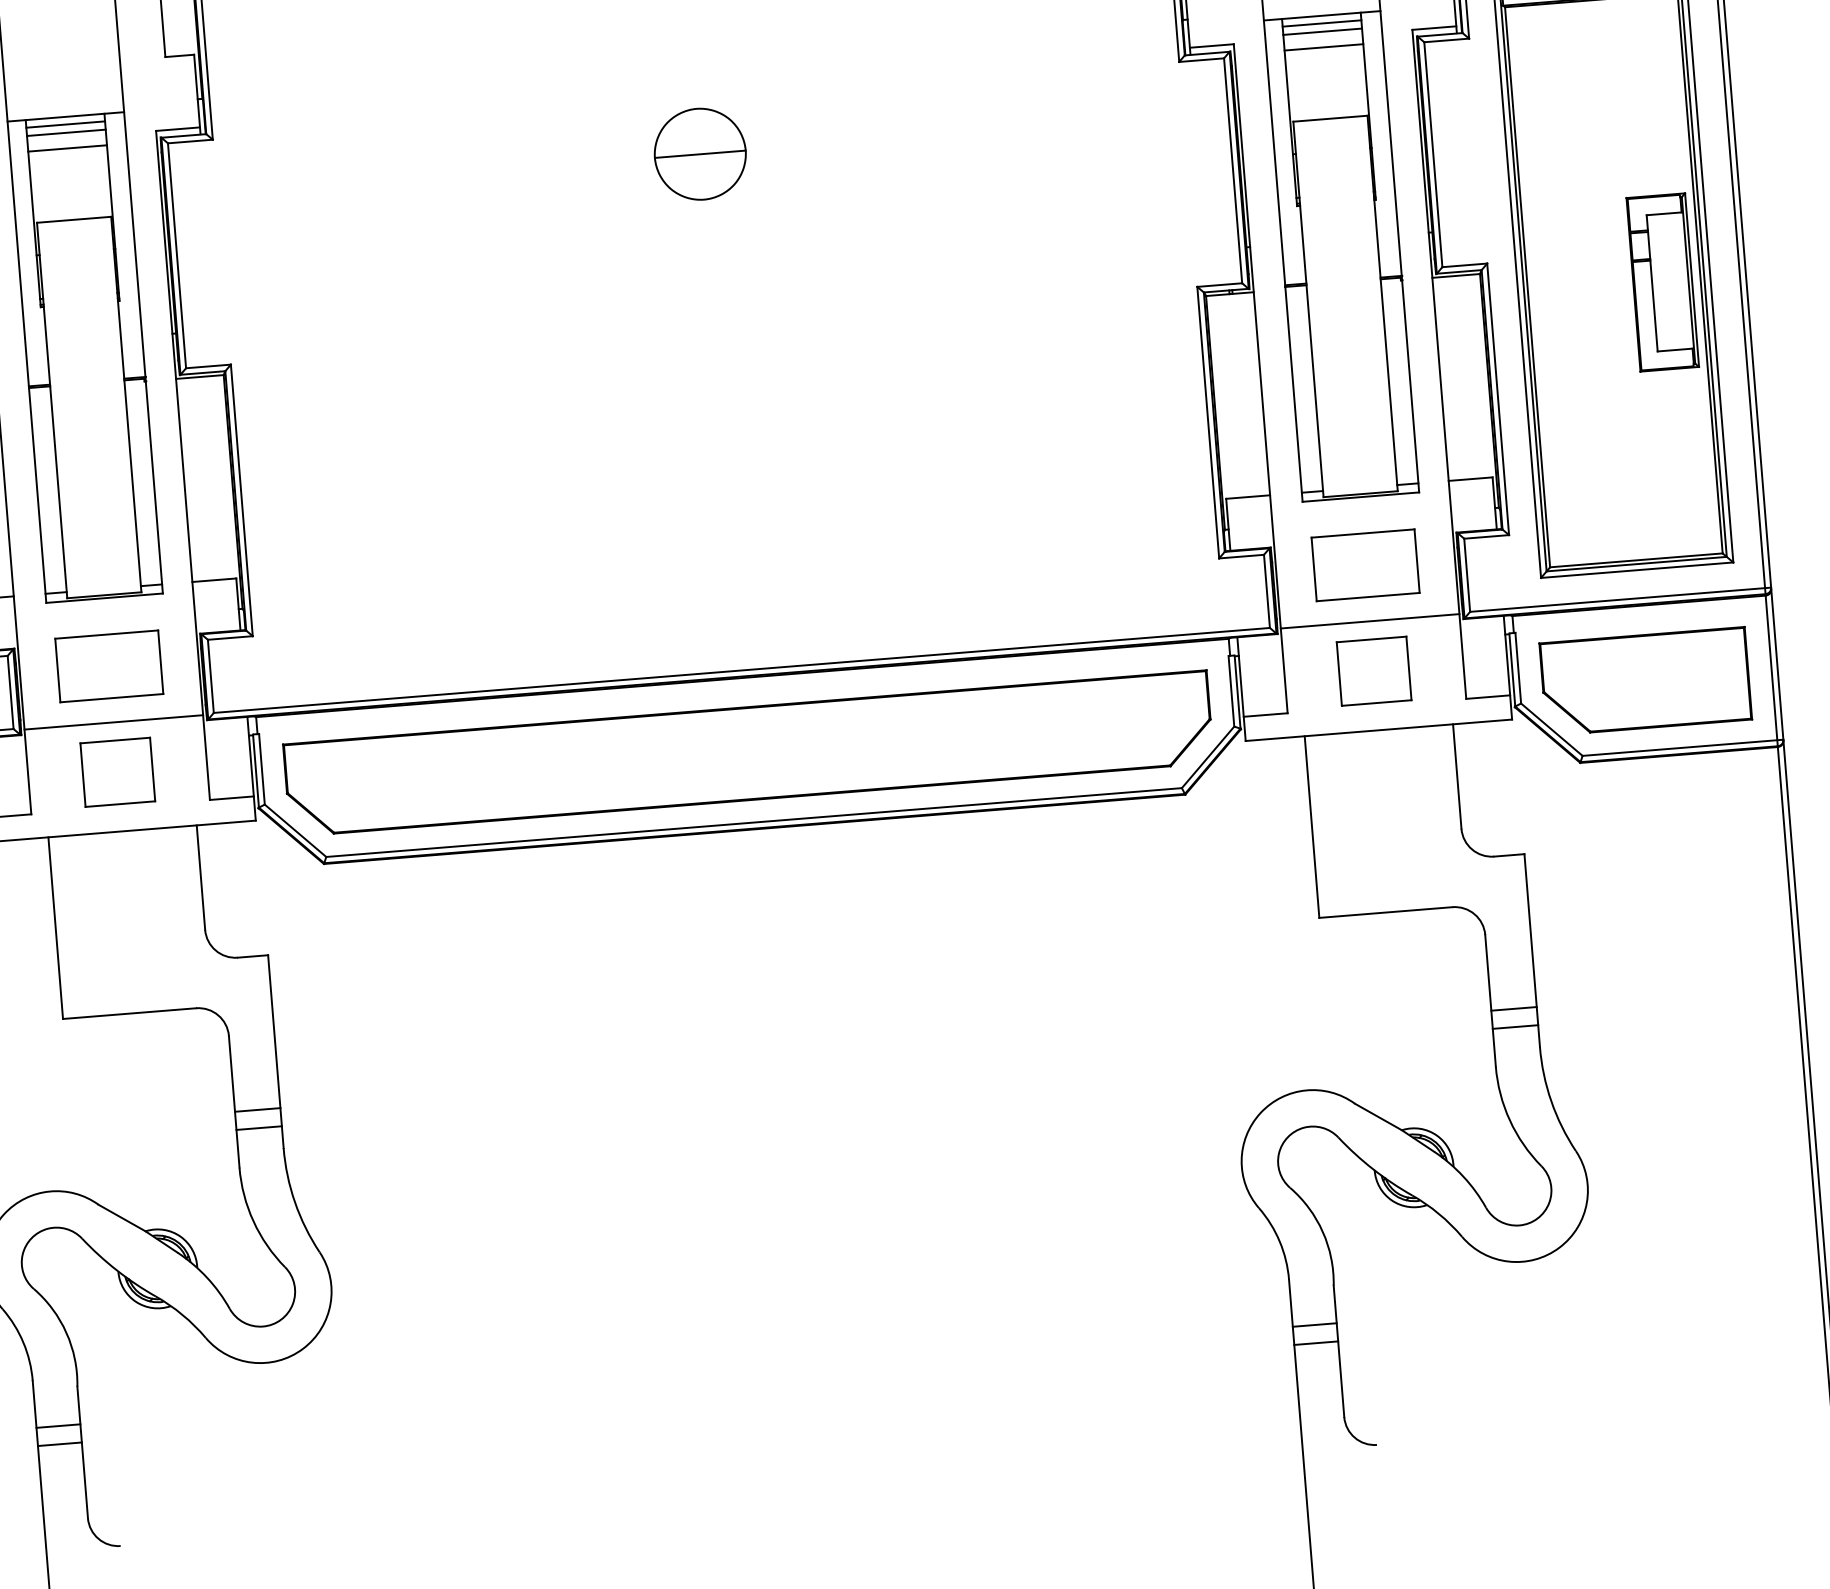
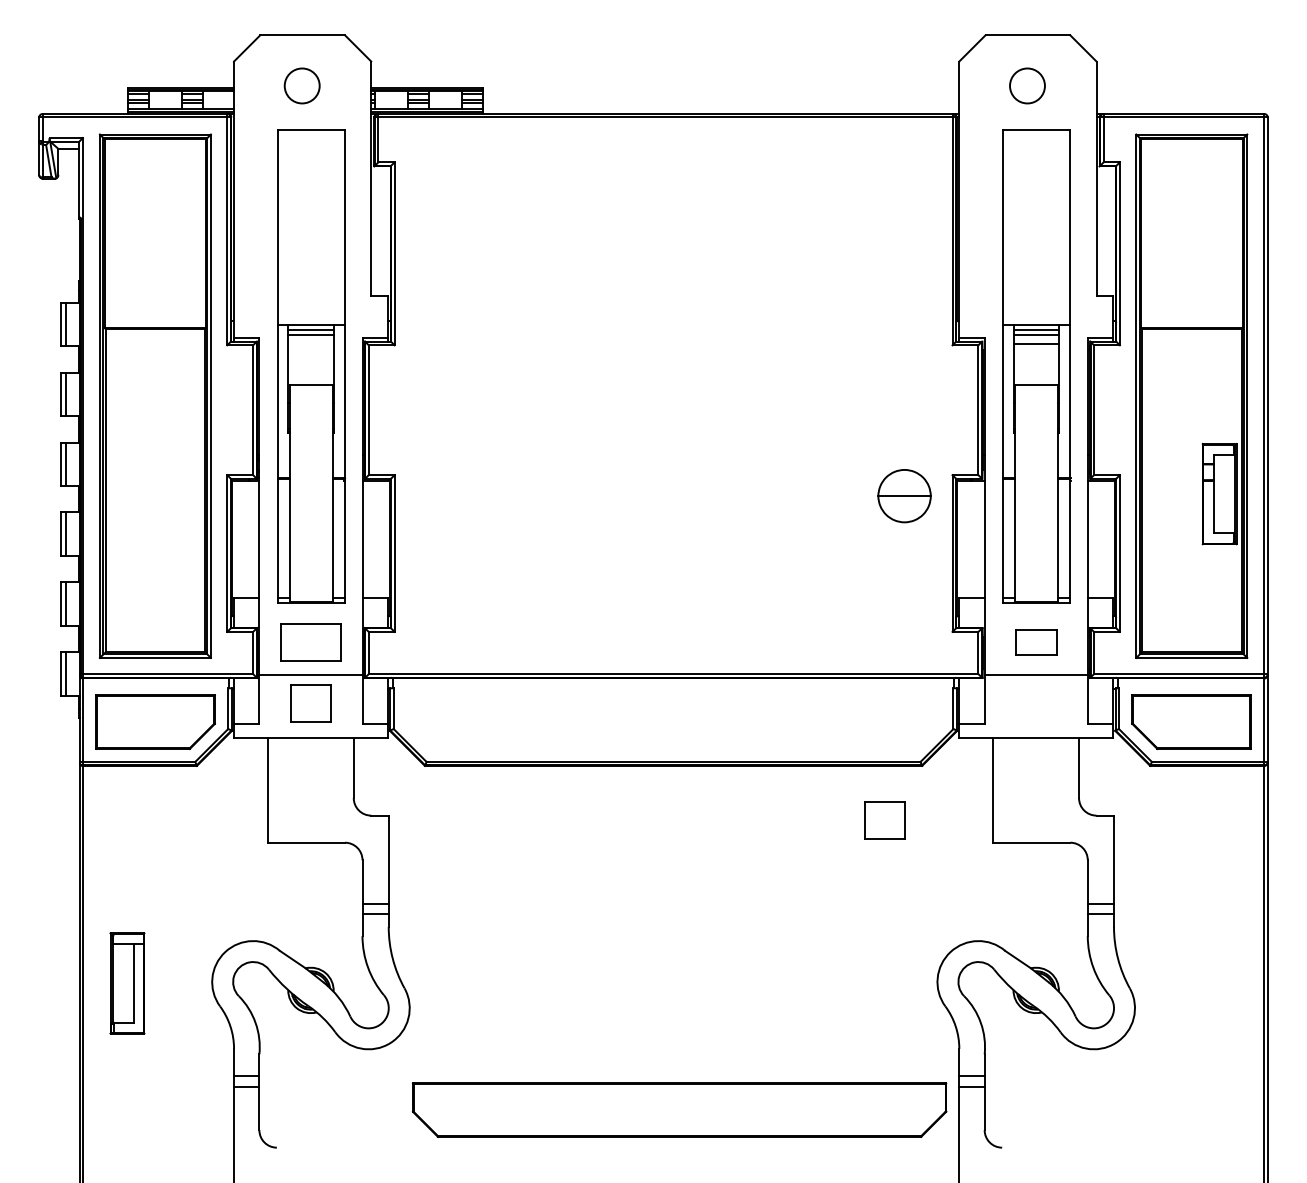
line: (66, 148) -> (310, 343), removed
part: (700, 154) -> (904, 496), moved
part: (1366, 565) -> (1036, 642), size x0.7
part: (1372, 670) -> (884, 820), moved
part: (748, 752) -> (679, 1109), moved

